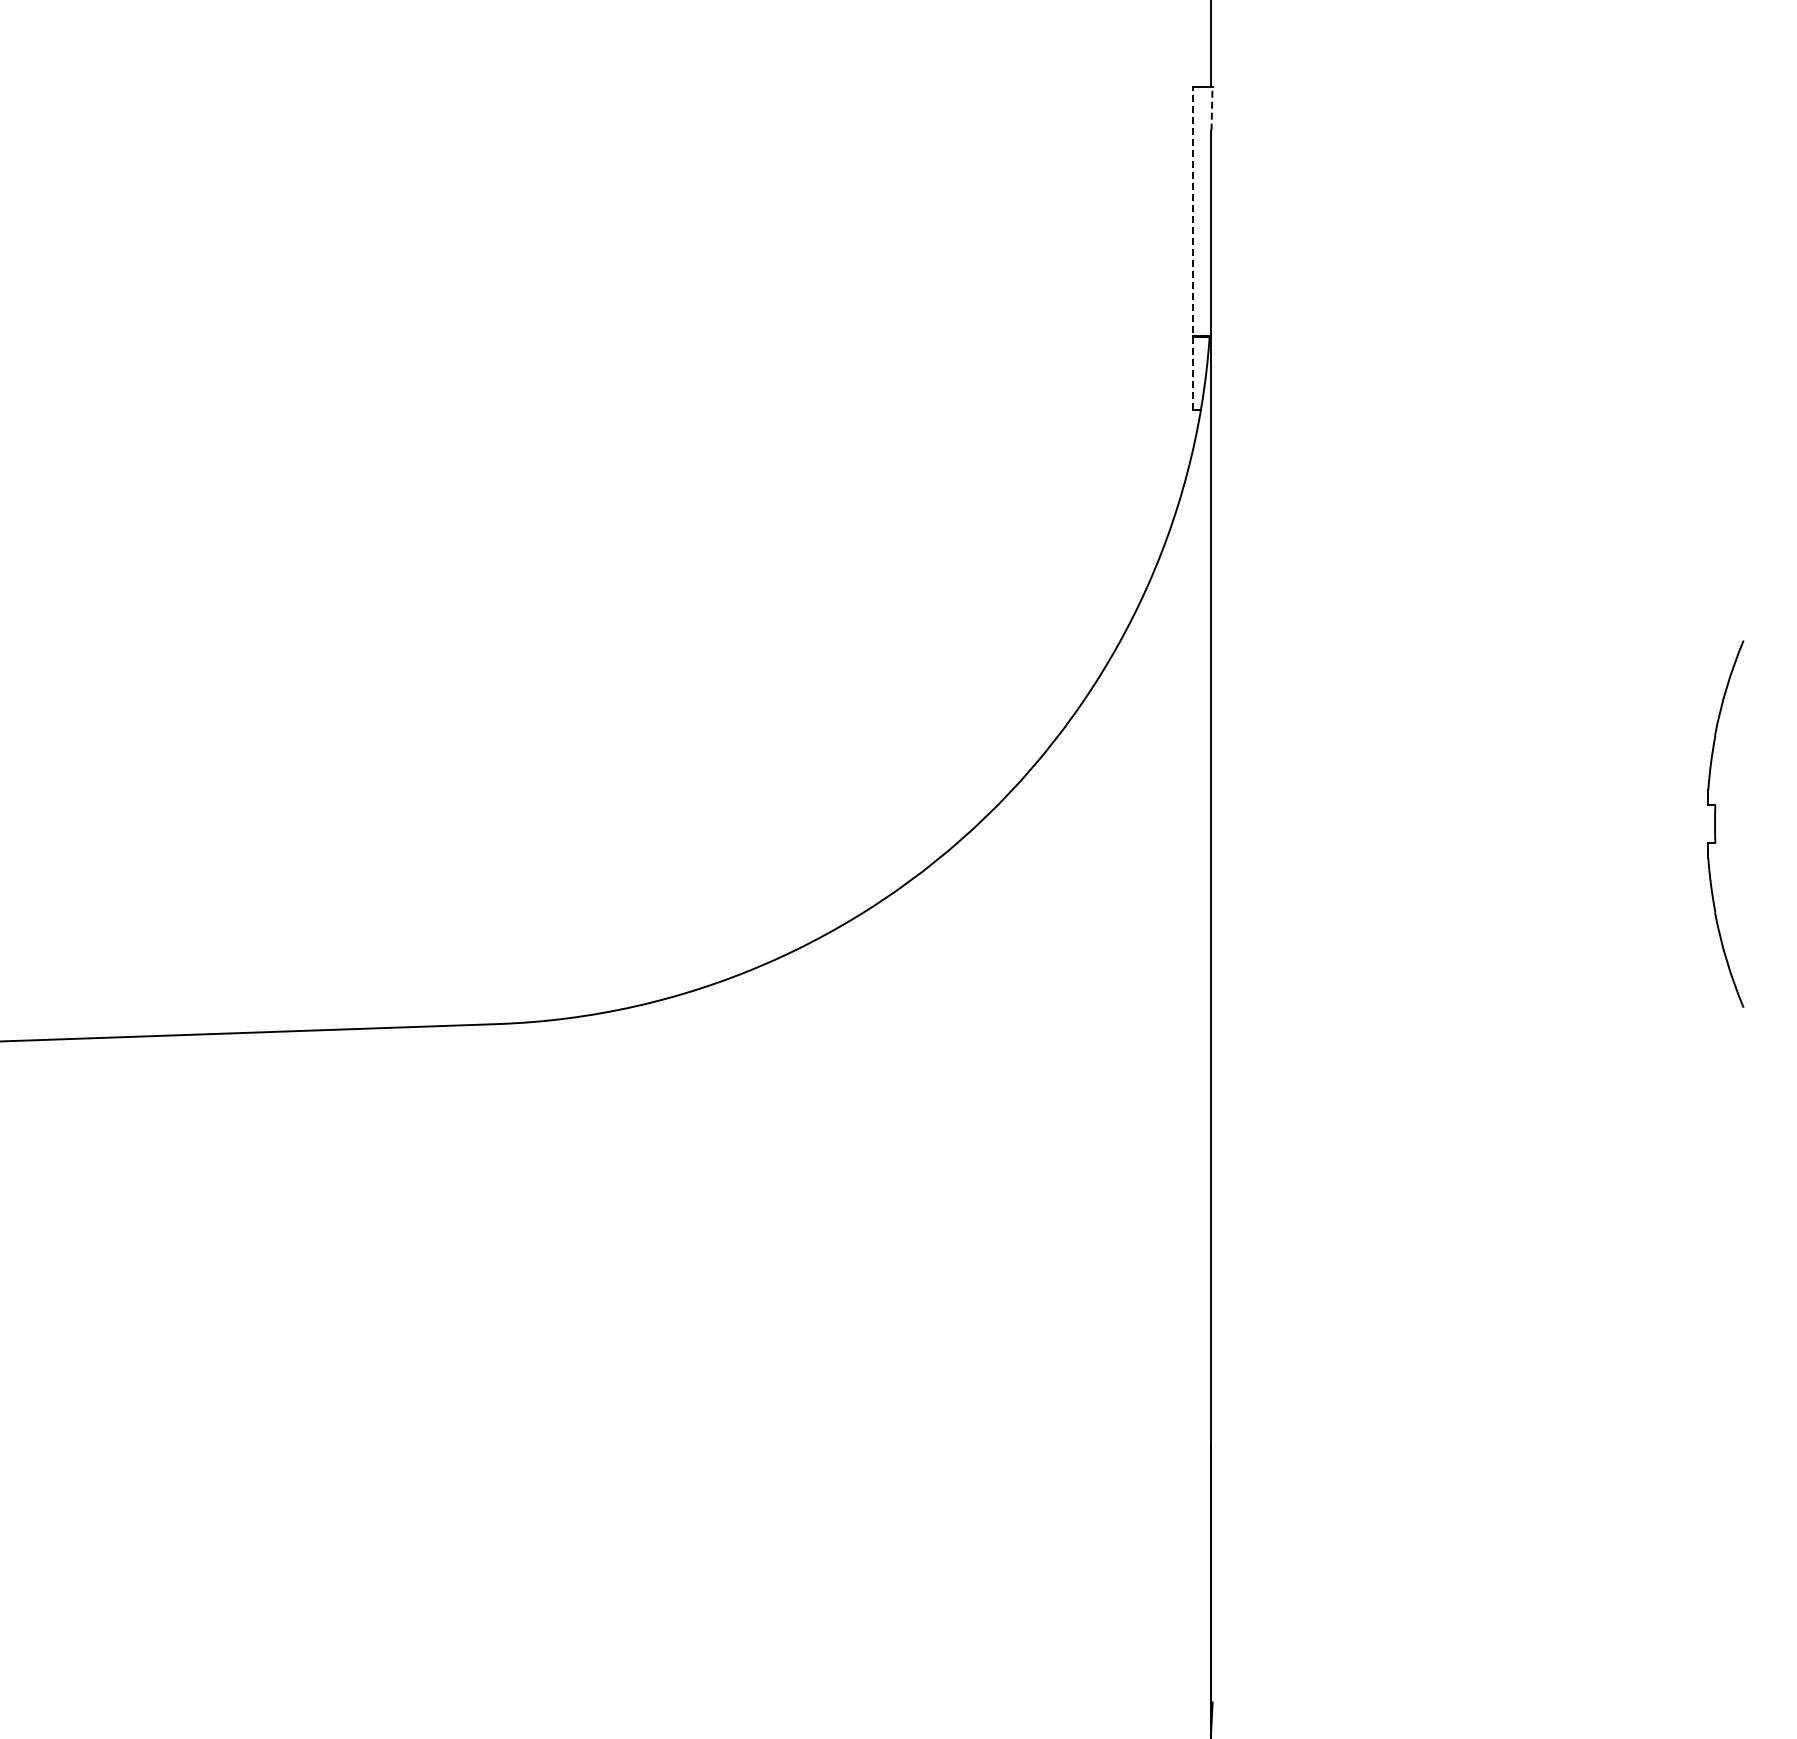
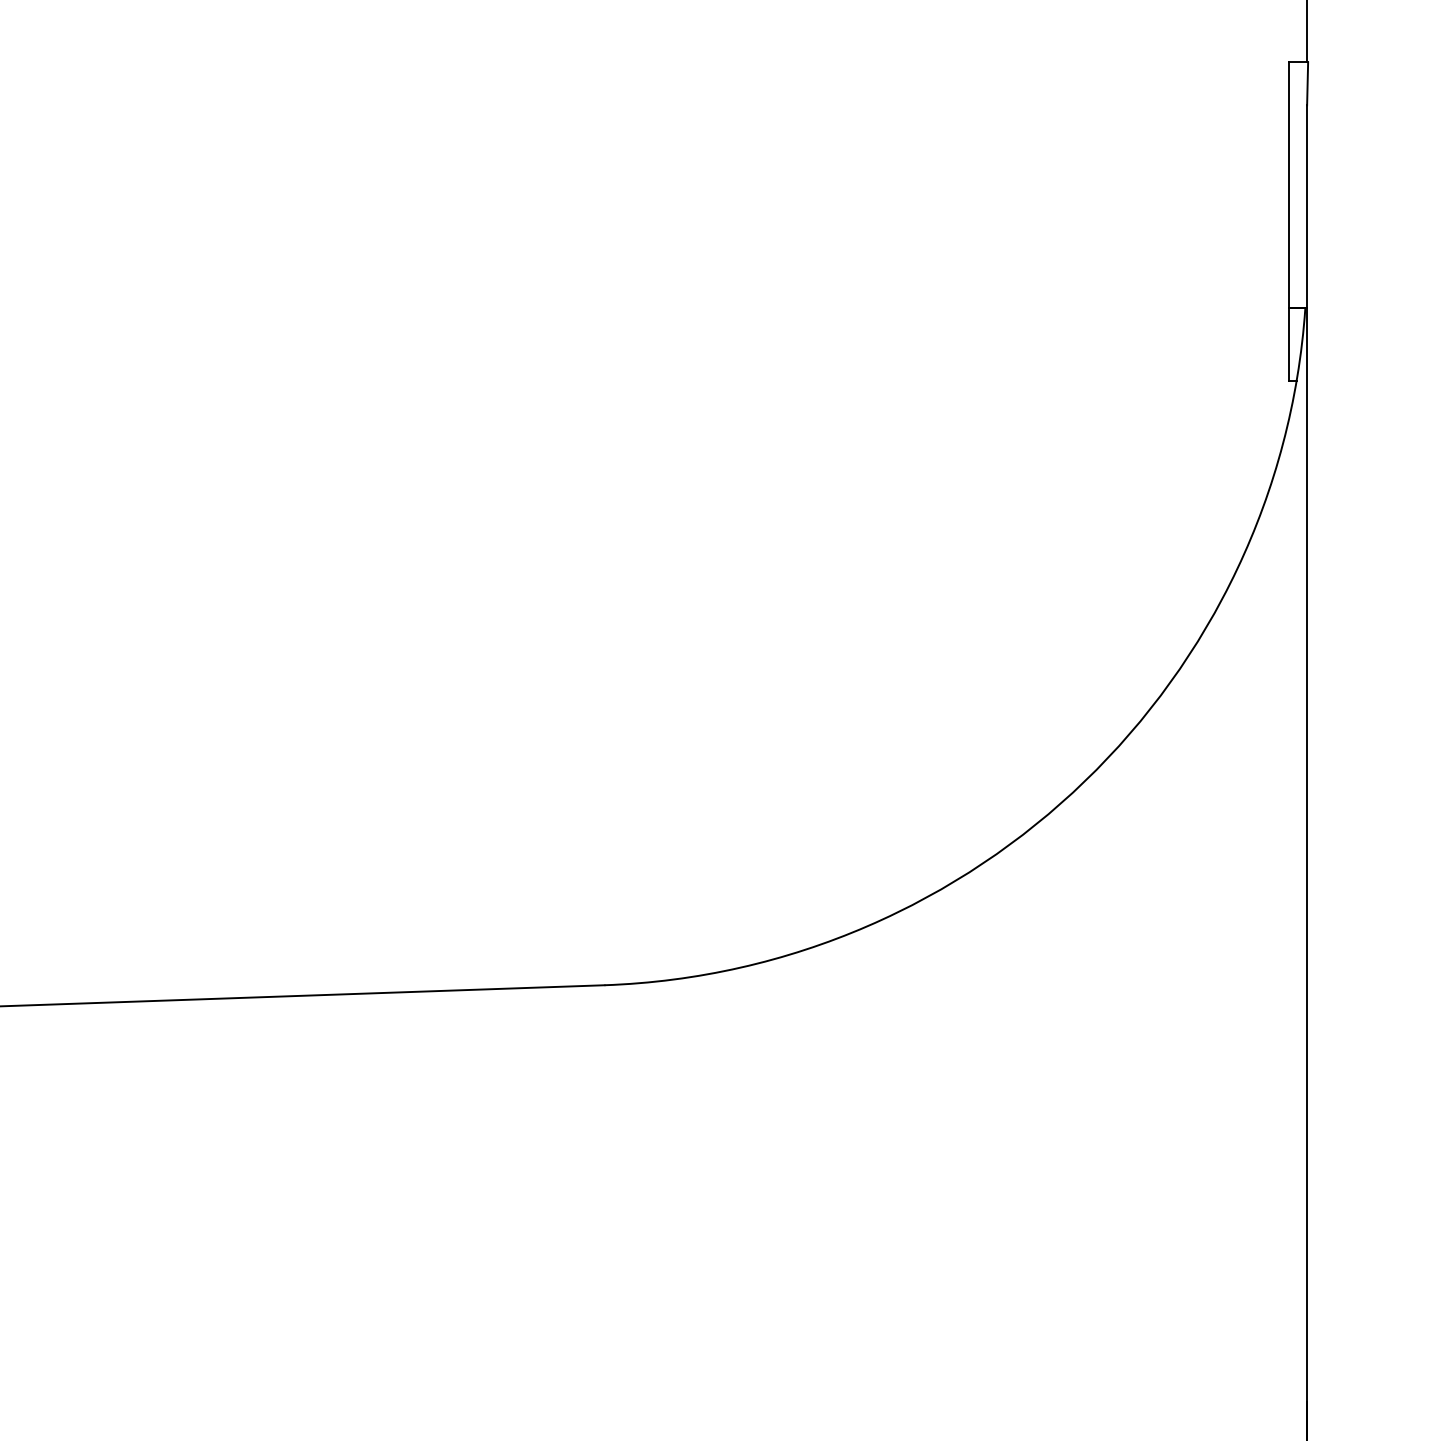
line: (1211, 108) -> (1307, 83), dashed -> solid
line: (1193, 248) -> (1289, 221), dashed -> solid

